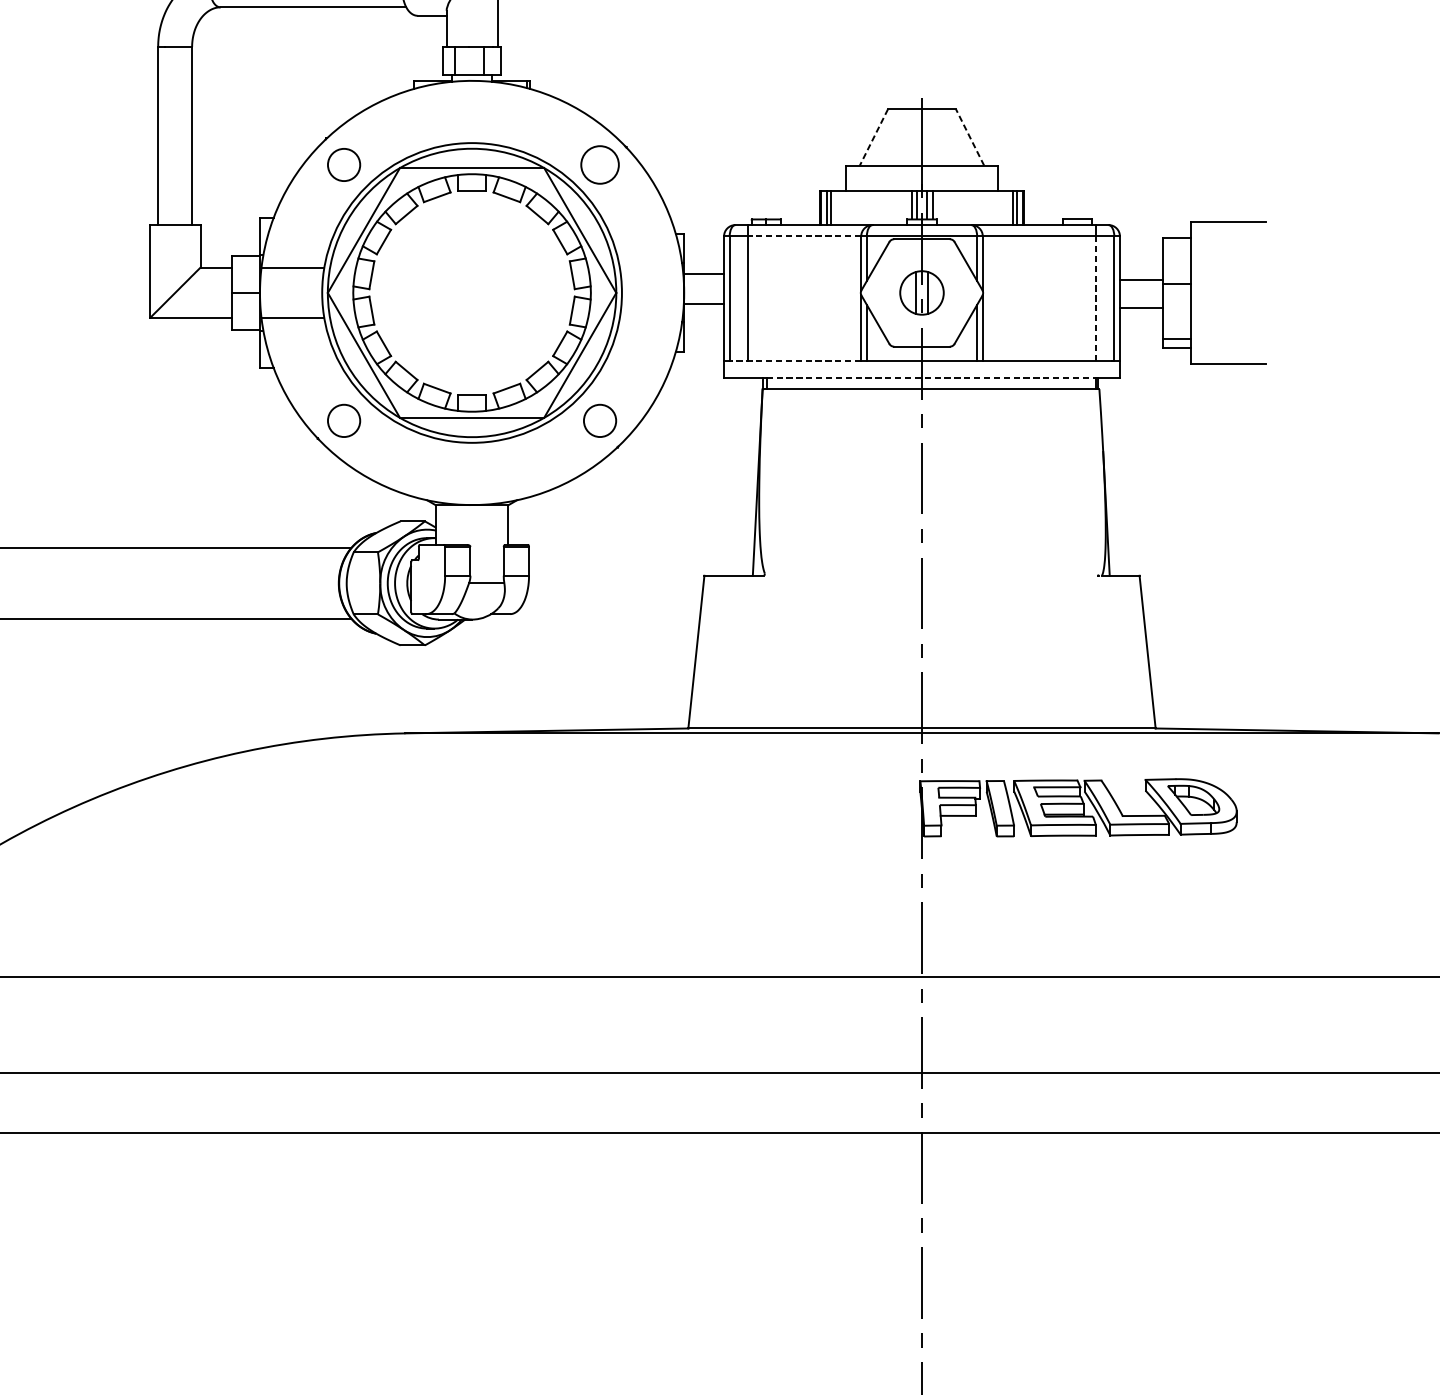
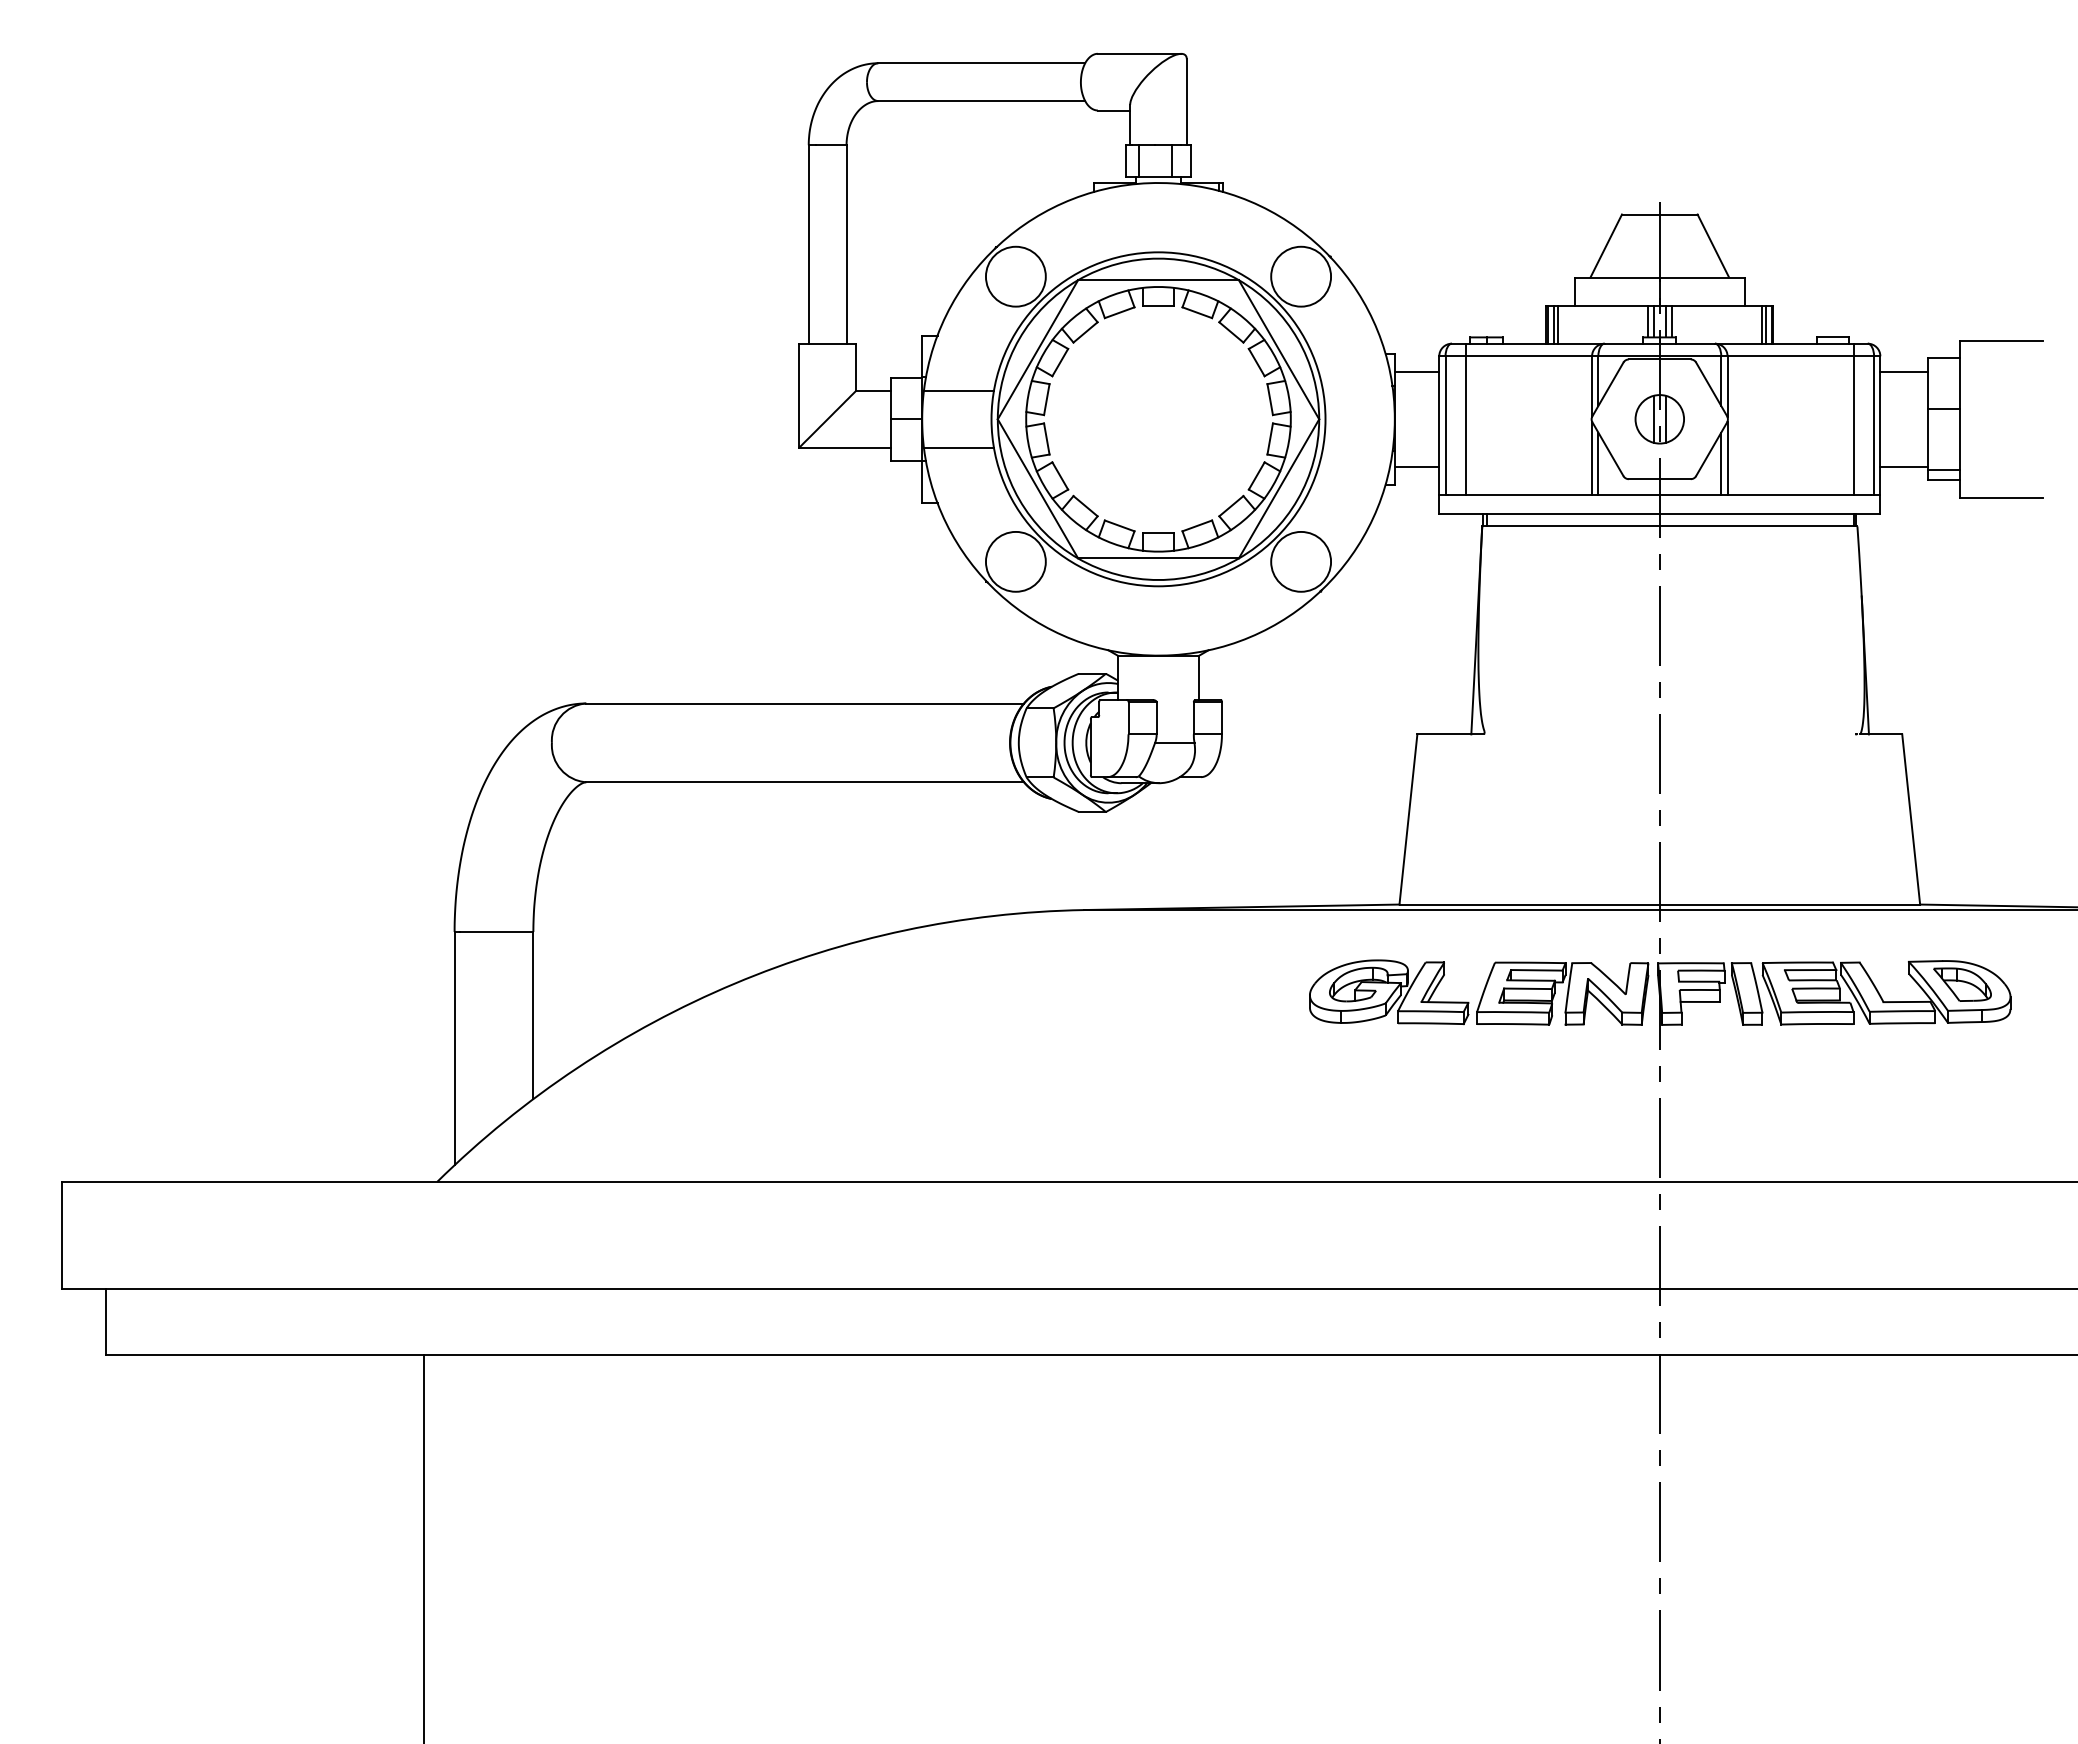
line: (970, 136) -> (1713, 245), dashed -> solid
line: (874, 137) -> (1606, 246), dashed -> solid
circle: (343, 164) -> (1015, 276), size x1.67
circle: (600, 164) -> (1301, 276), size x1.43
line: (804, 236) -> (1528, 356), dashed -> solid
line: (703, 274) -> (1416, 466), moved
line: (1141, 279) -> (1904, 466), moved
line: (1095, 298) -> (1853, 425), dashed -> solid
line: (703, 303) -> (1416, 372), moved
line: (1141, 308) -> (1904, 372), moved
line: (796, 360) -> (1520, 494), dashed -> solid
line: (931, 377) -> (1670, 513), dashed -> solid
circle: (343, 420) -> (1015, 561), size x1.67
circle: (600, 420) -> (1301, 561), size x1.67
part: (760, 807) -> (1479, 992), added

